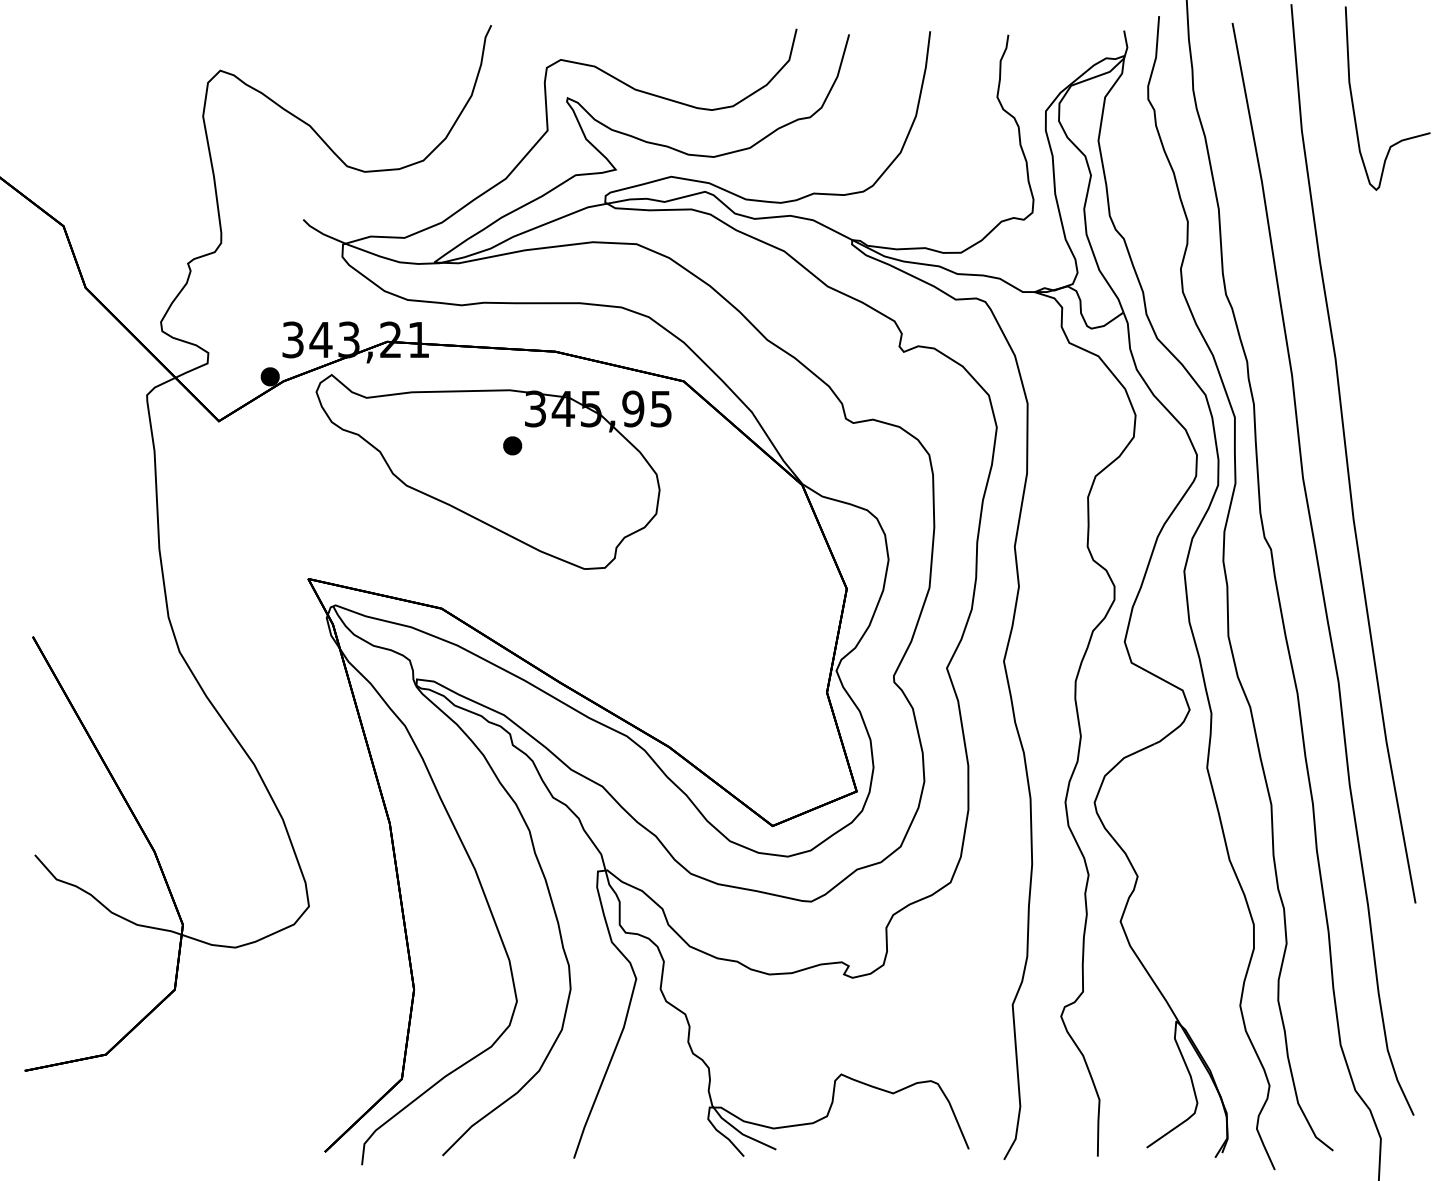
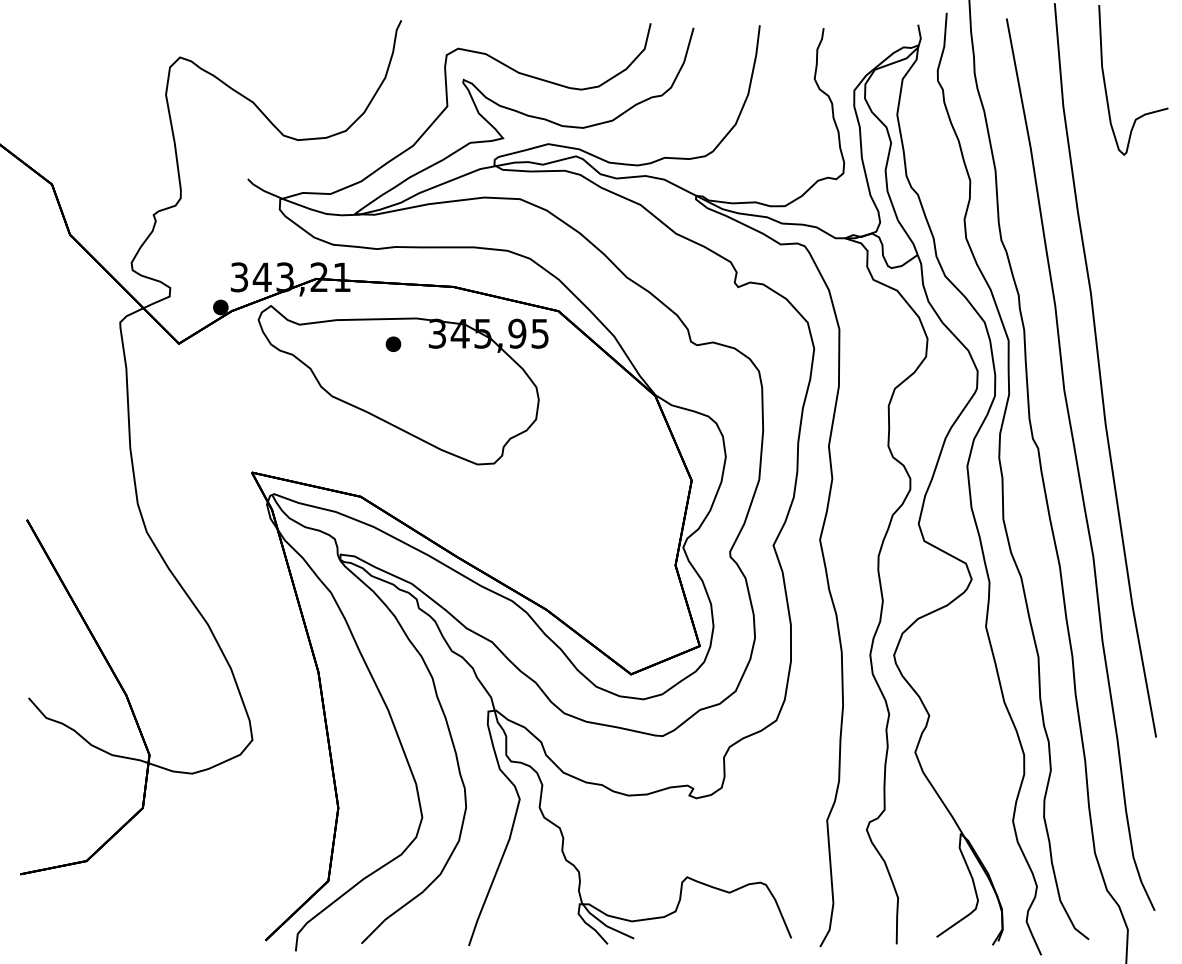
part: (512, 445) -> (393, 343), moved

